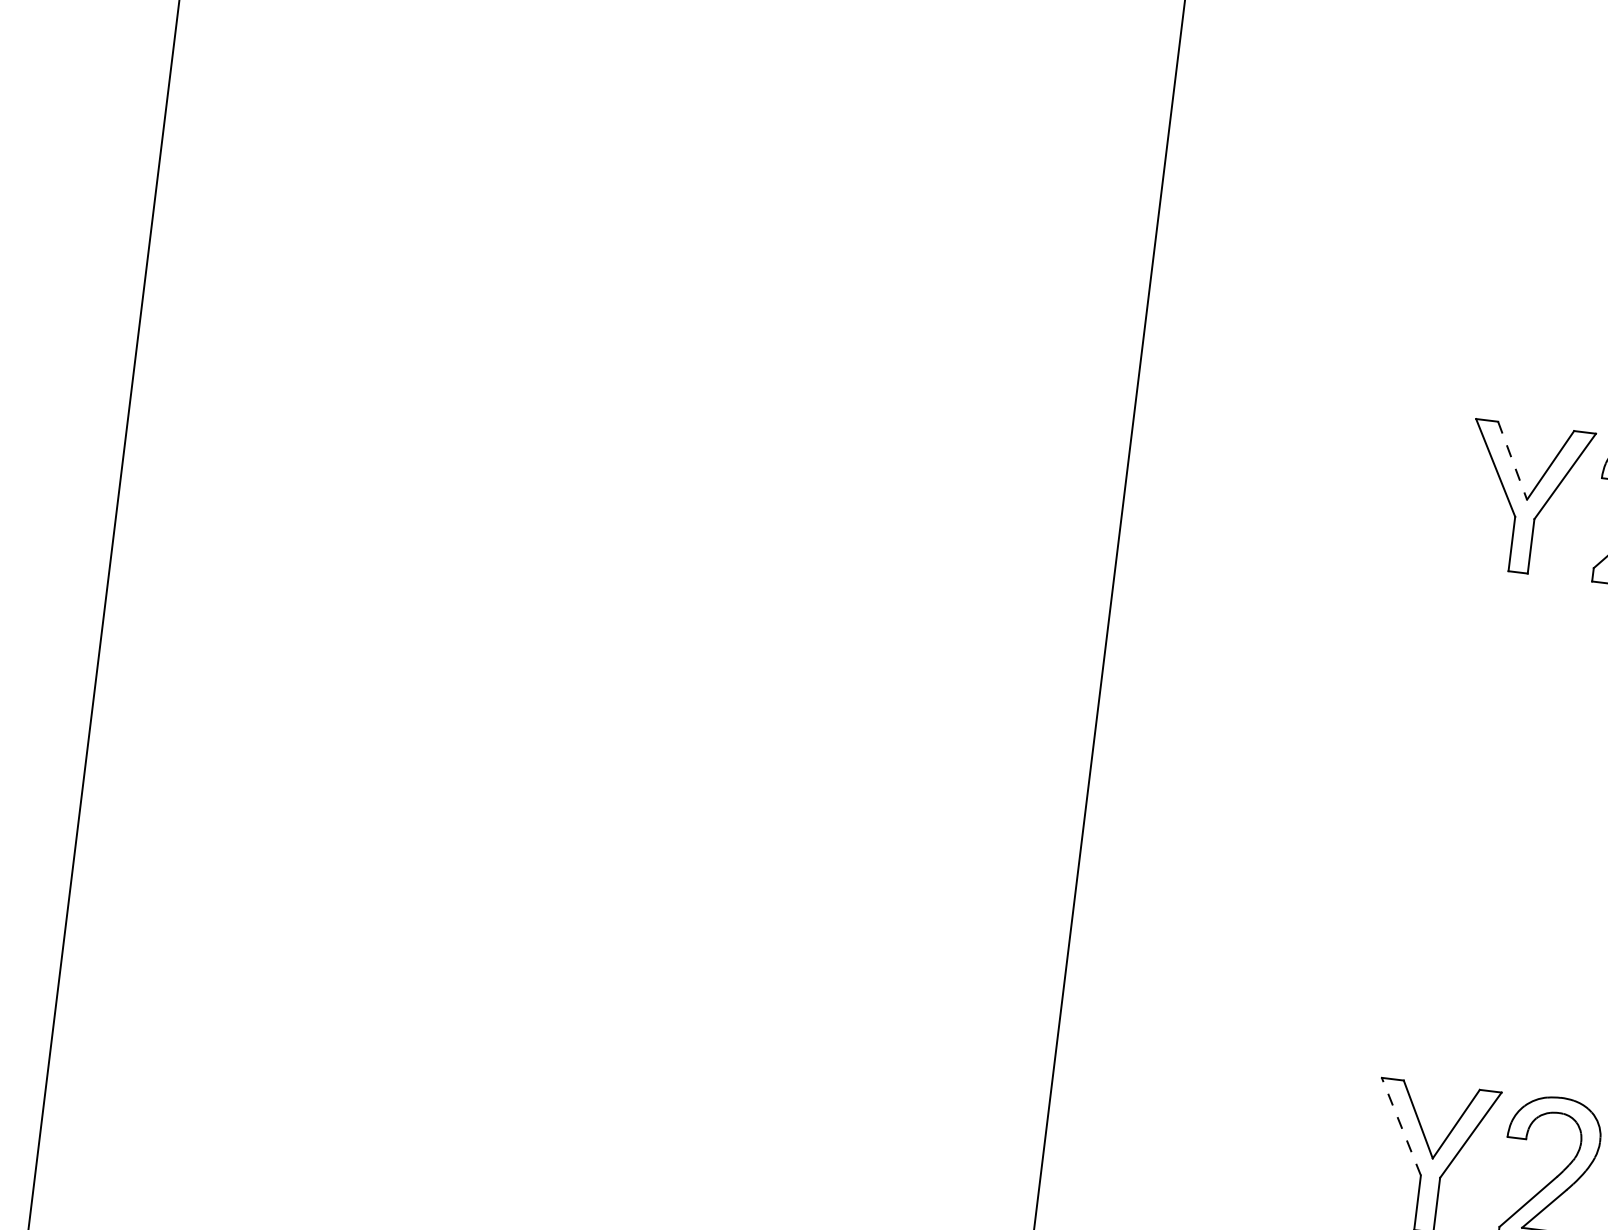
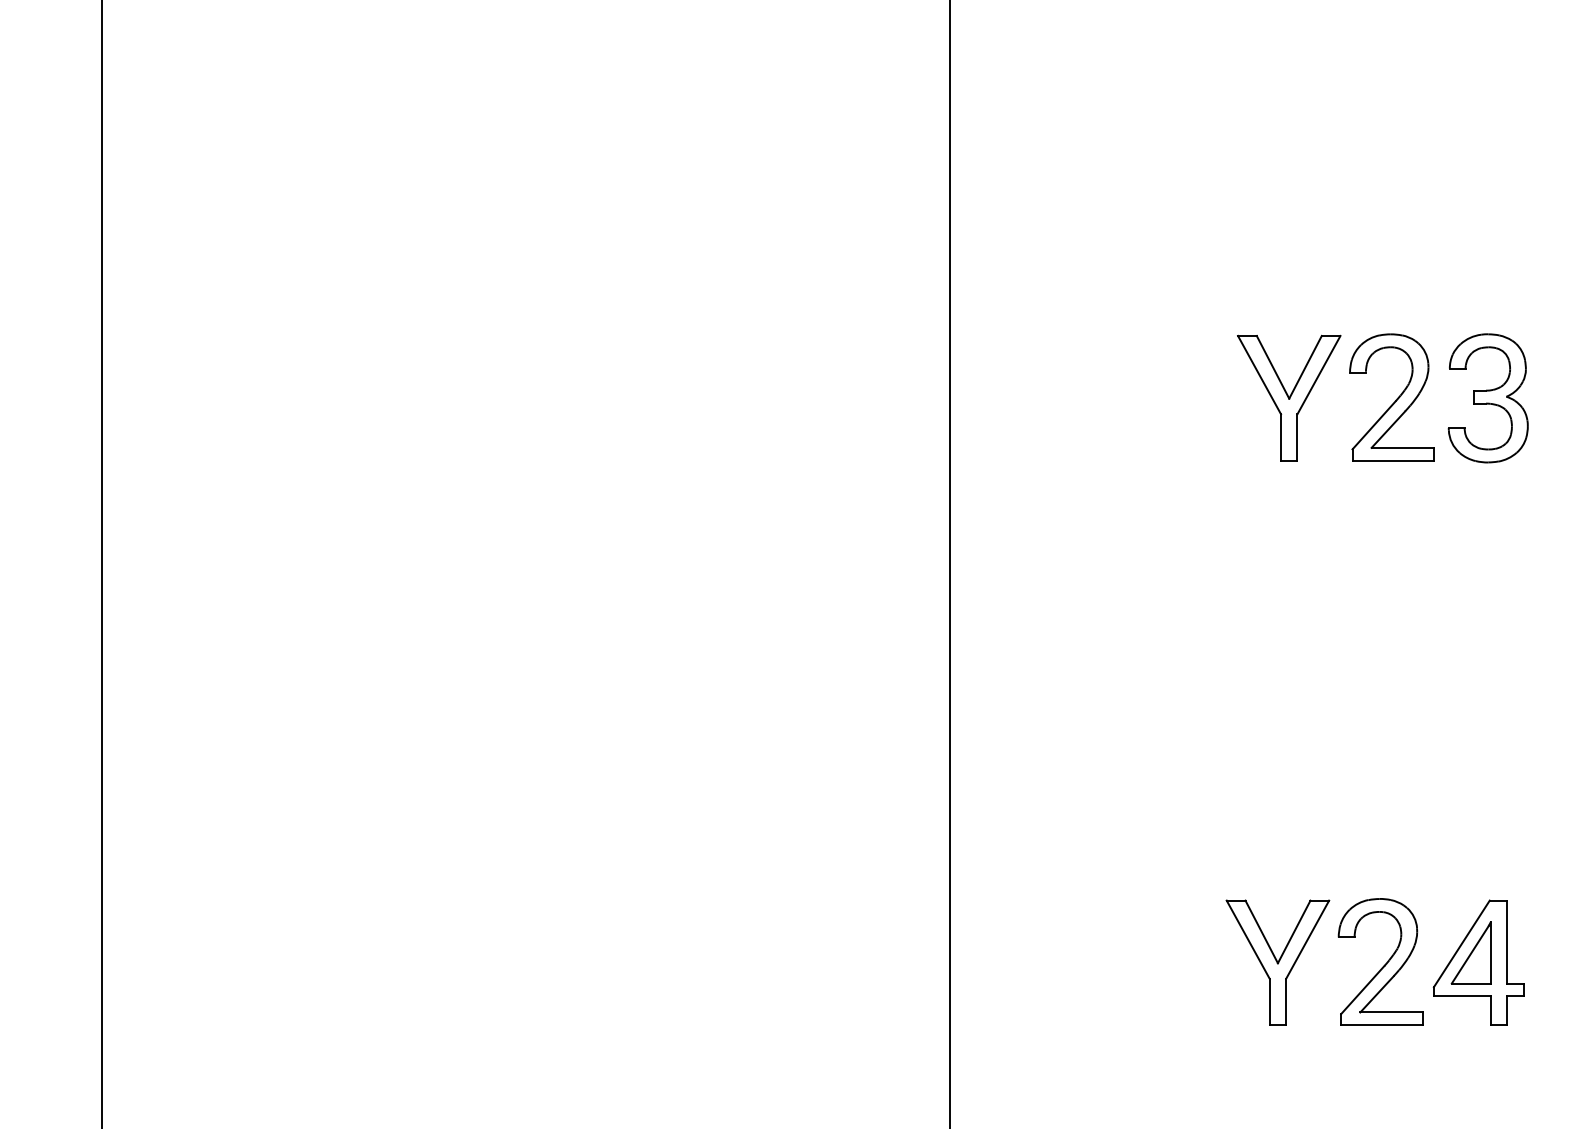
line: (1513, 461) -> (1273, 367), dashed -> solid
line: (1401, 1126) -> (1248, 939), dashed -> solid

